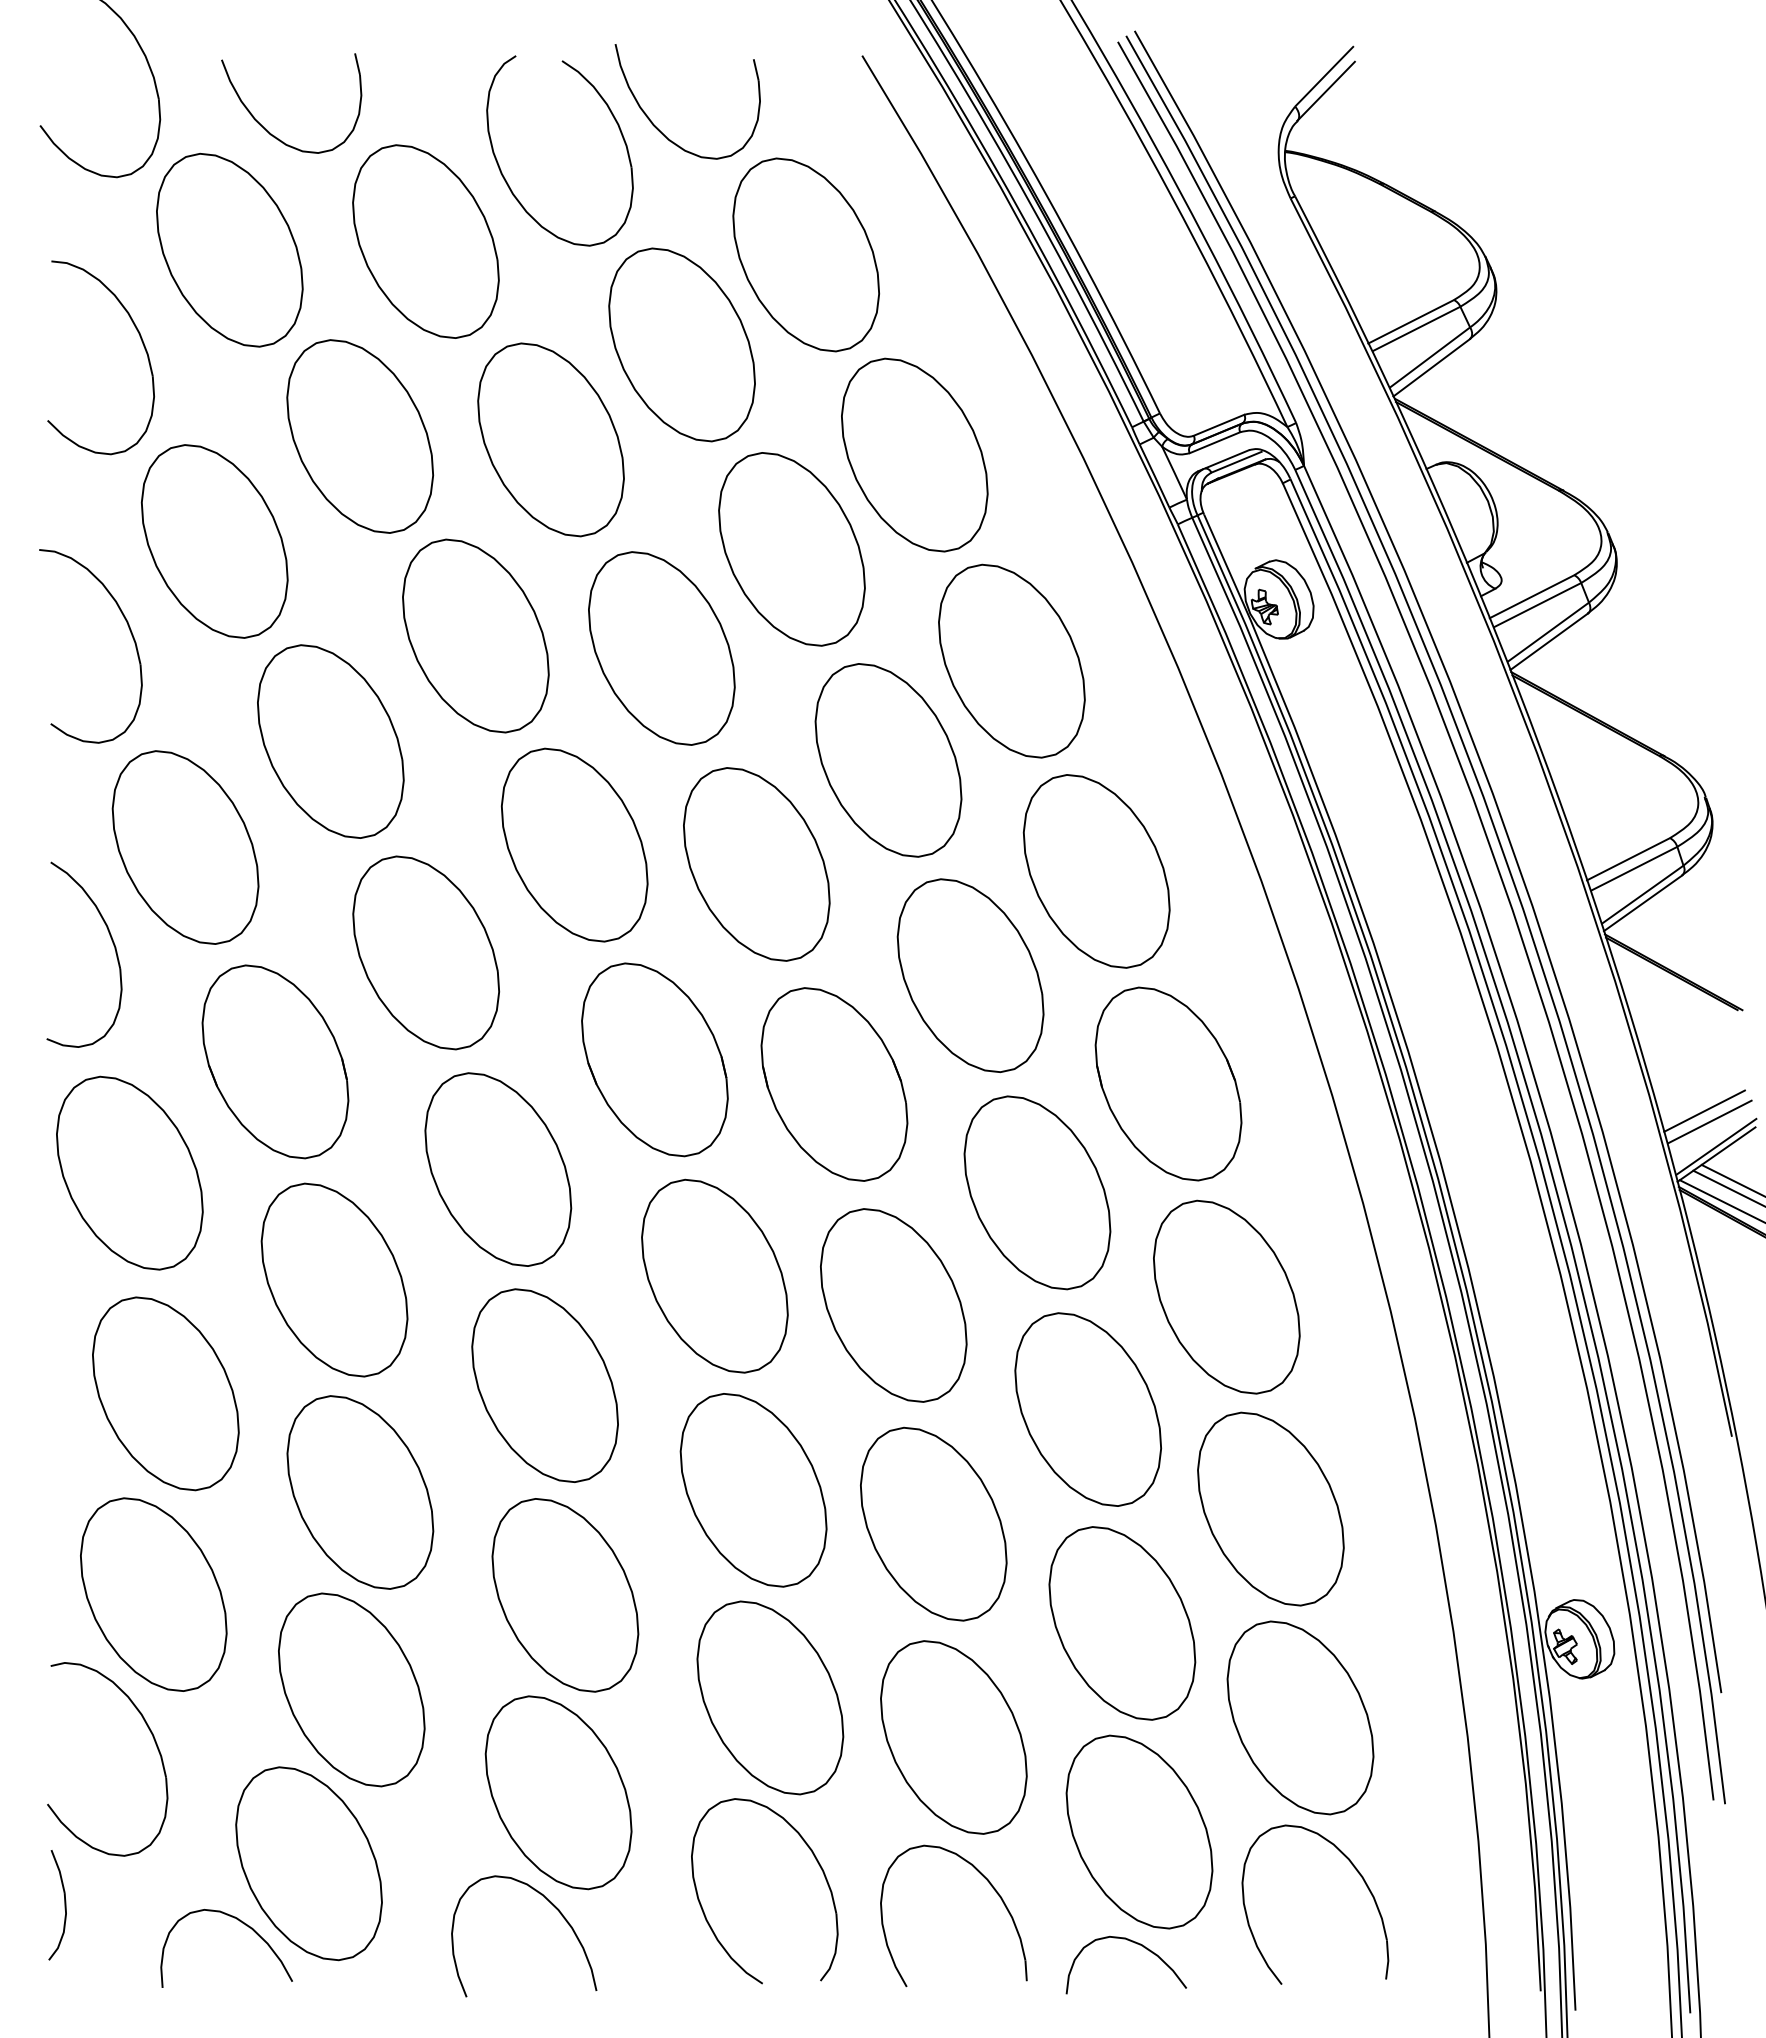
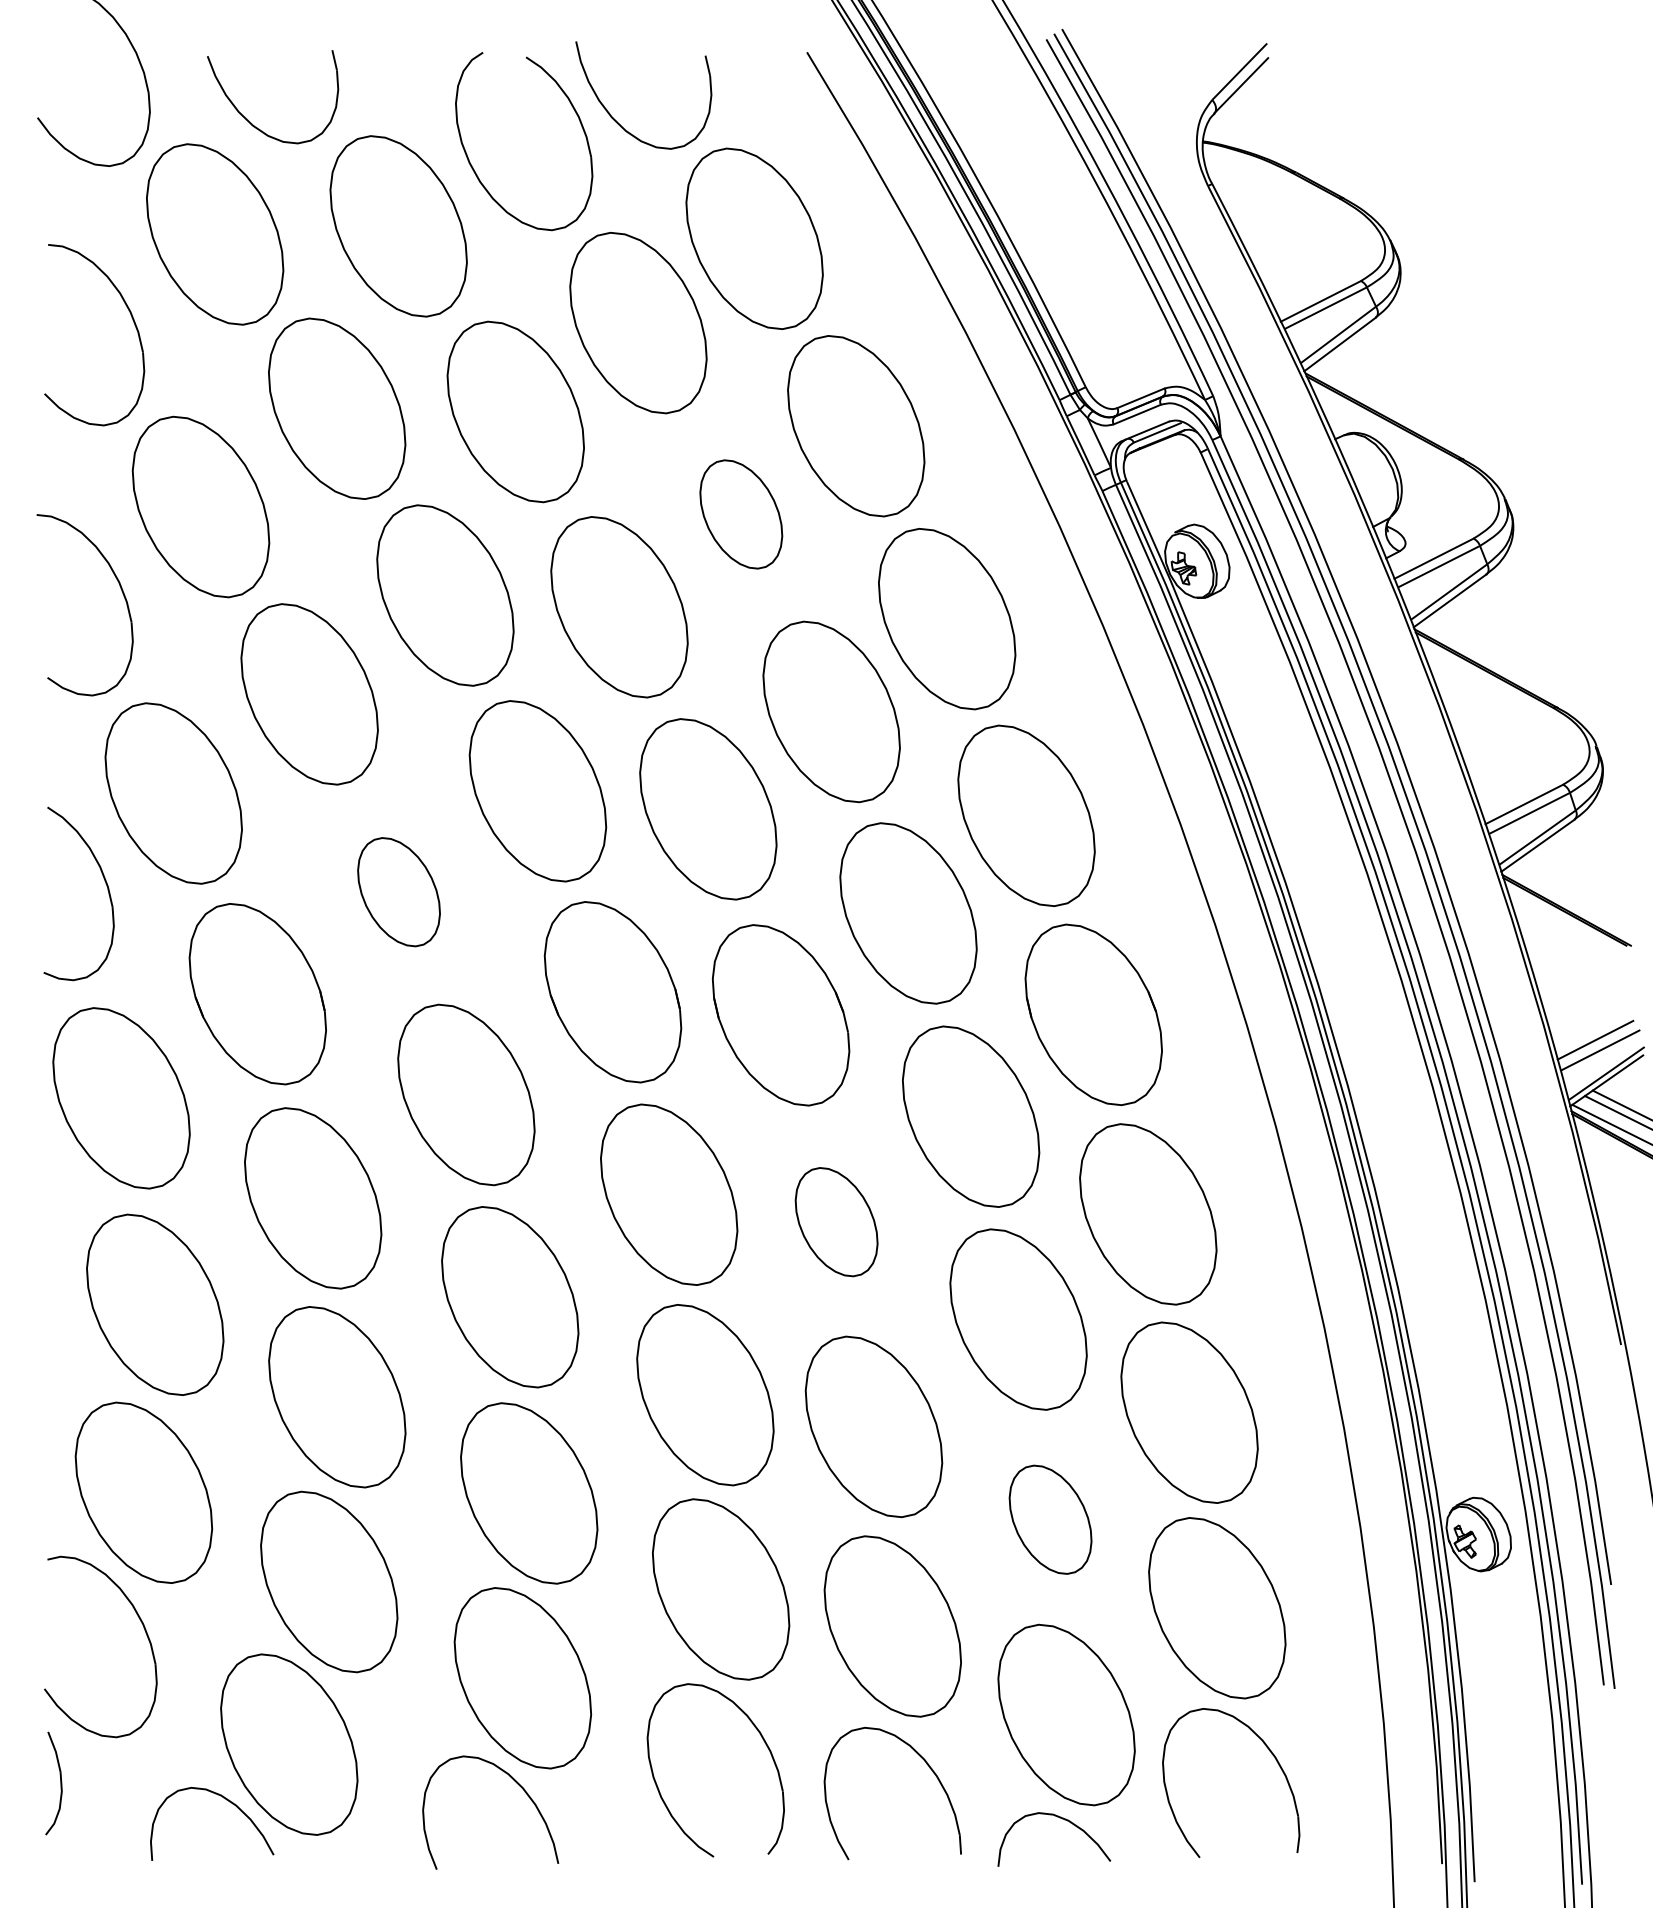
part: (791, 549) -> (740, 514), size x0.6
part: (426, 952) -> (399, 891), size x0.6
part: (893, 1305) -> (836, 1222), size x0.6
part: (1122, 1623) -> (1050, 1519), size x0.6

